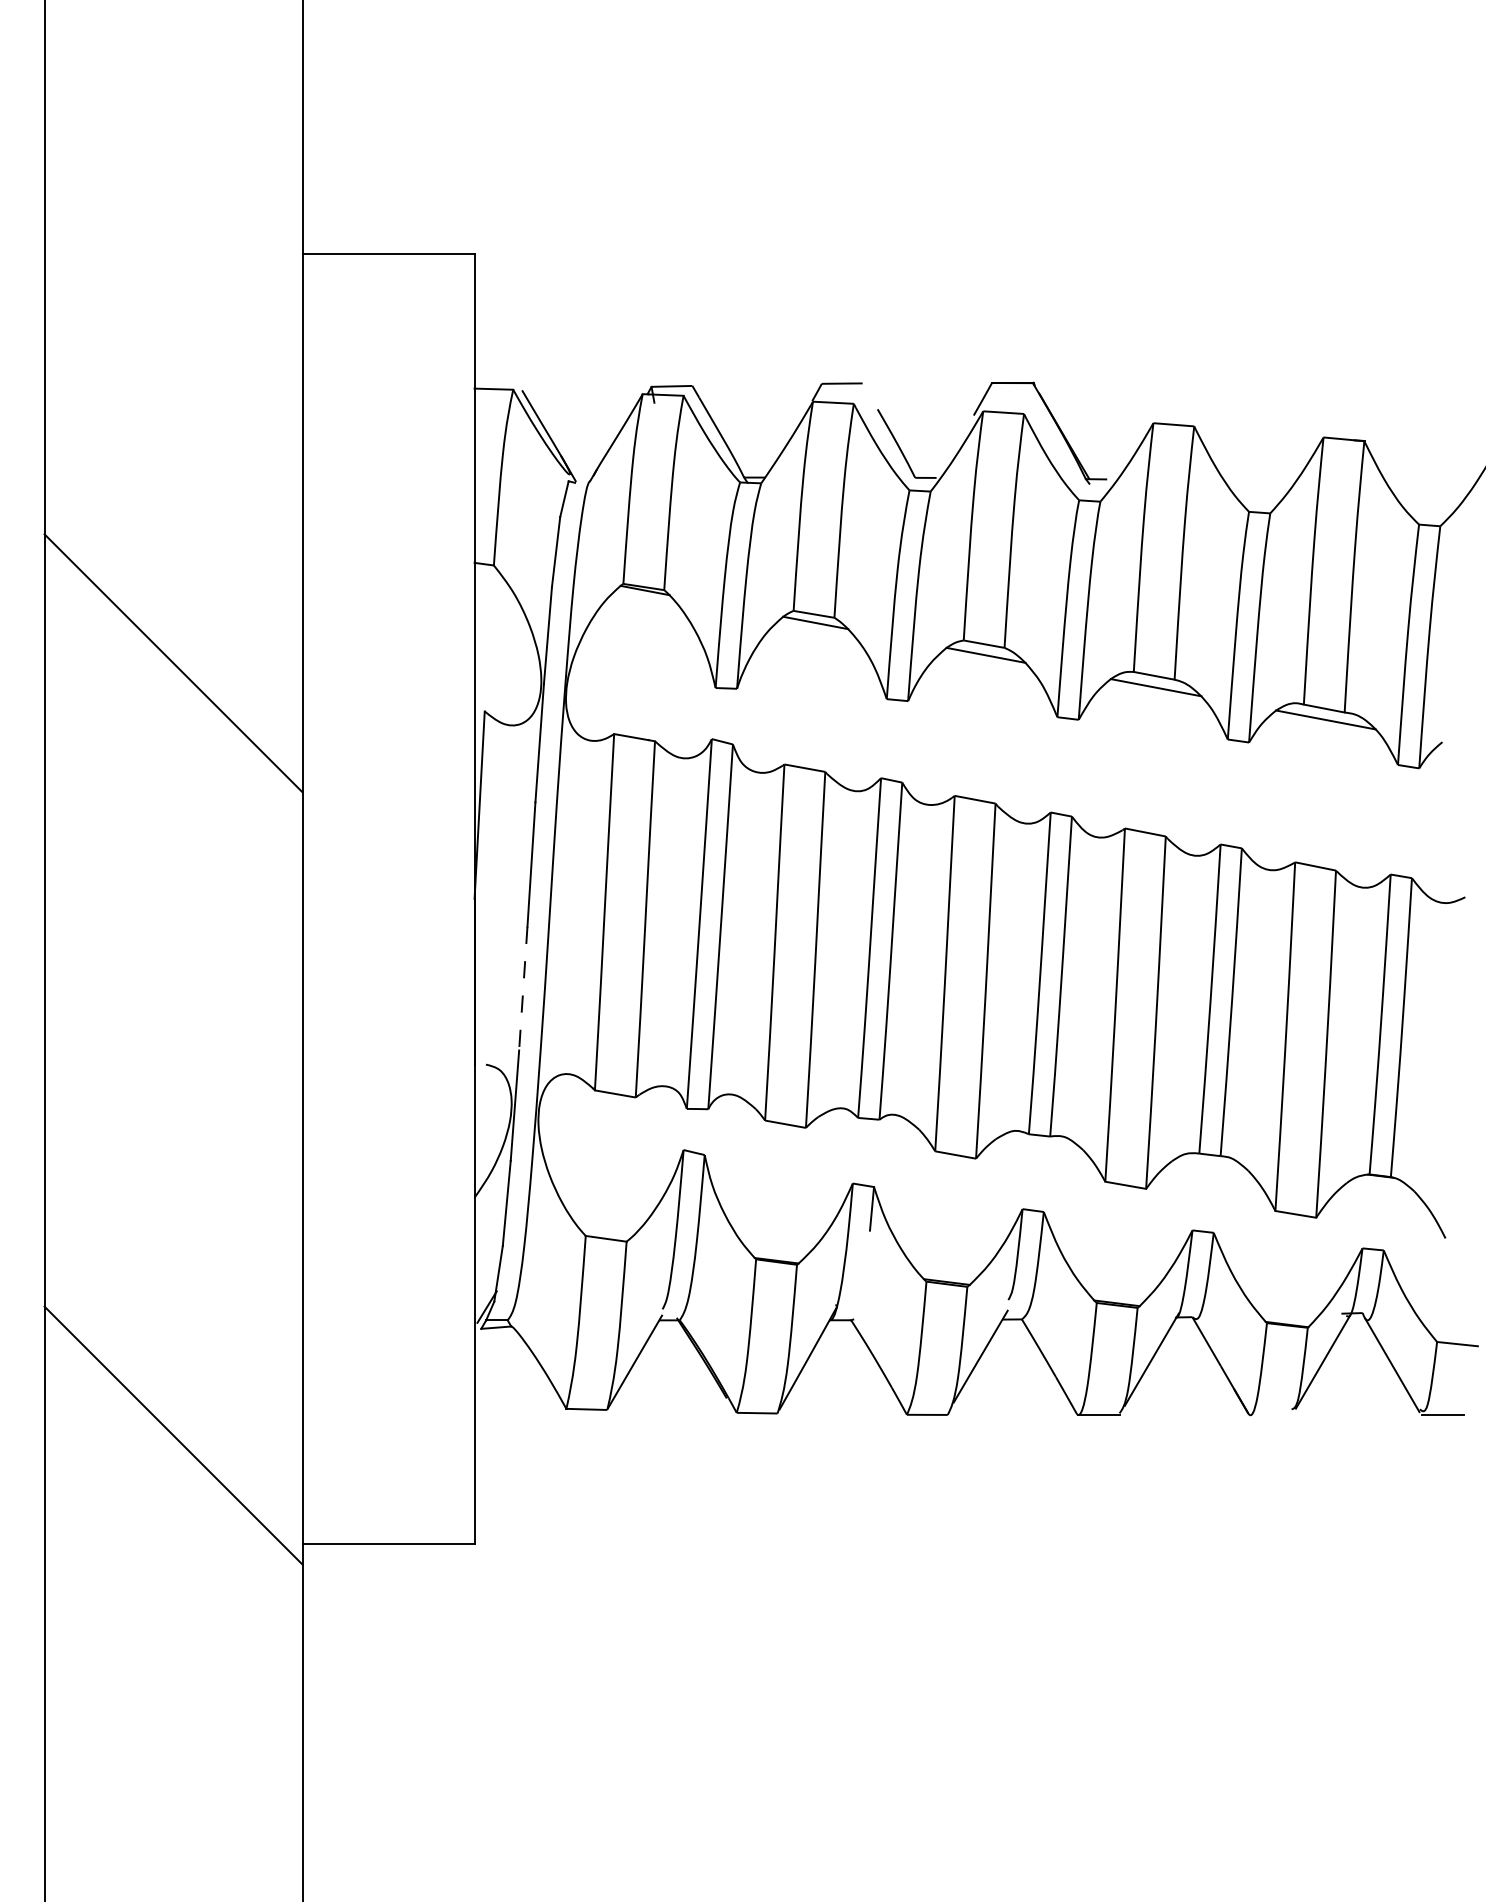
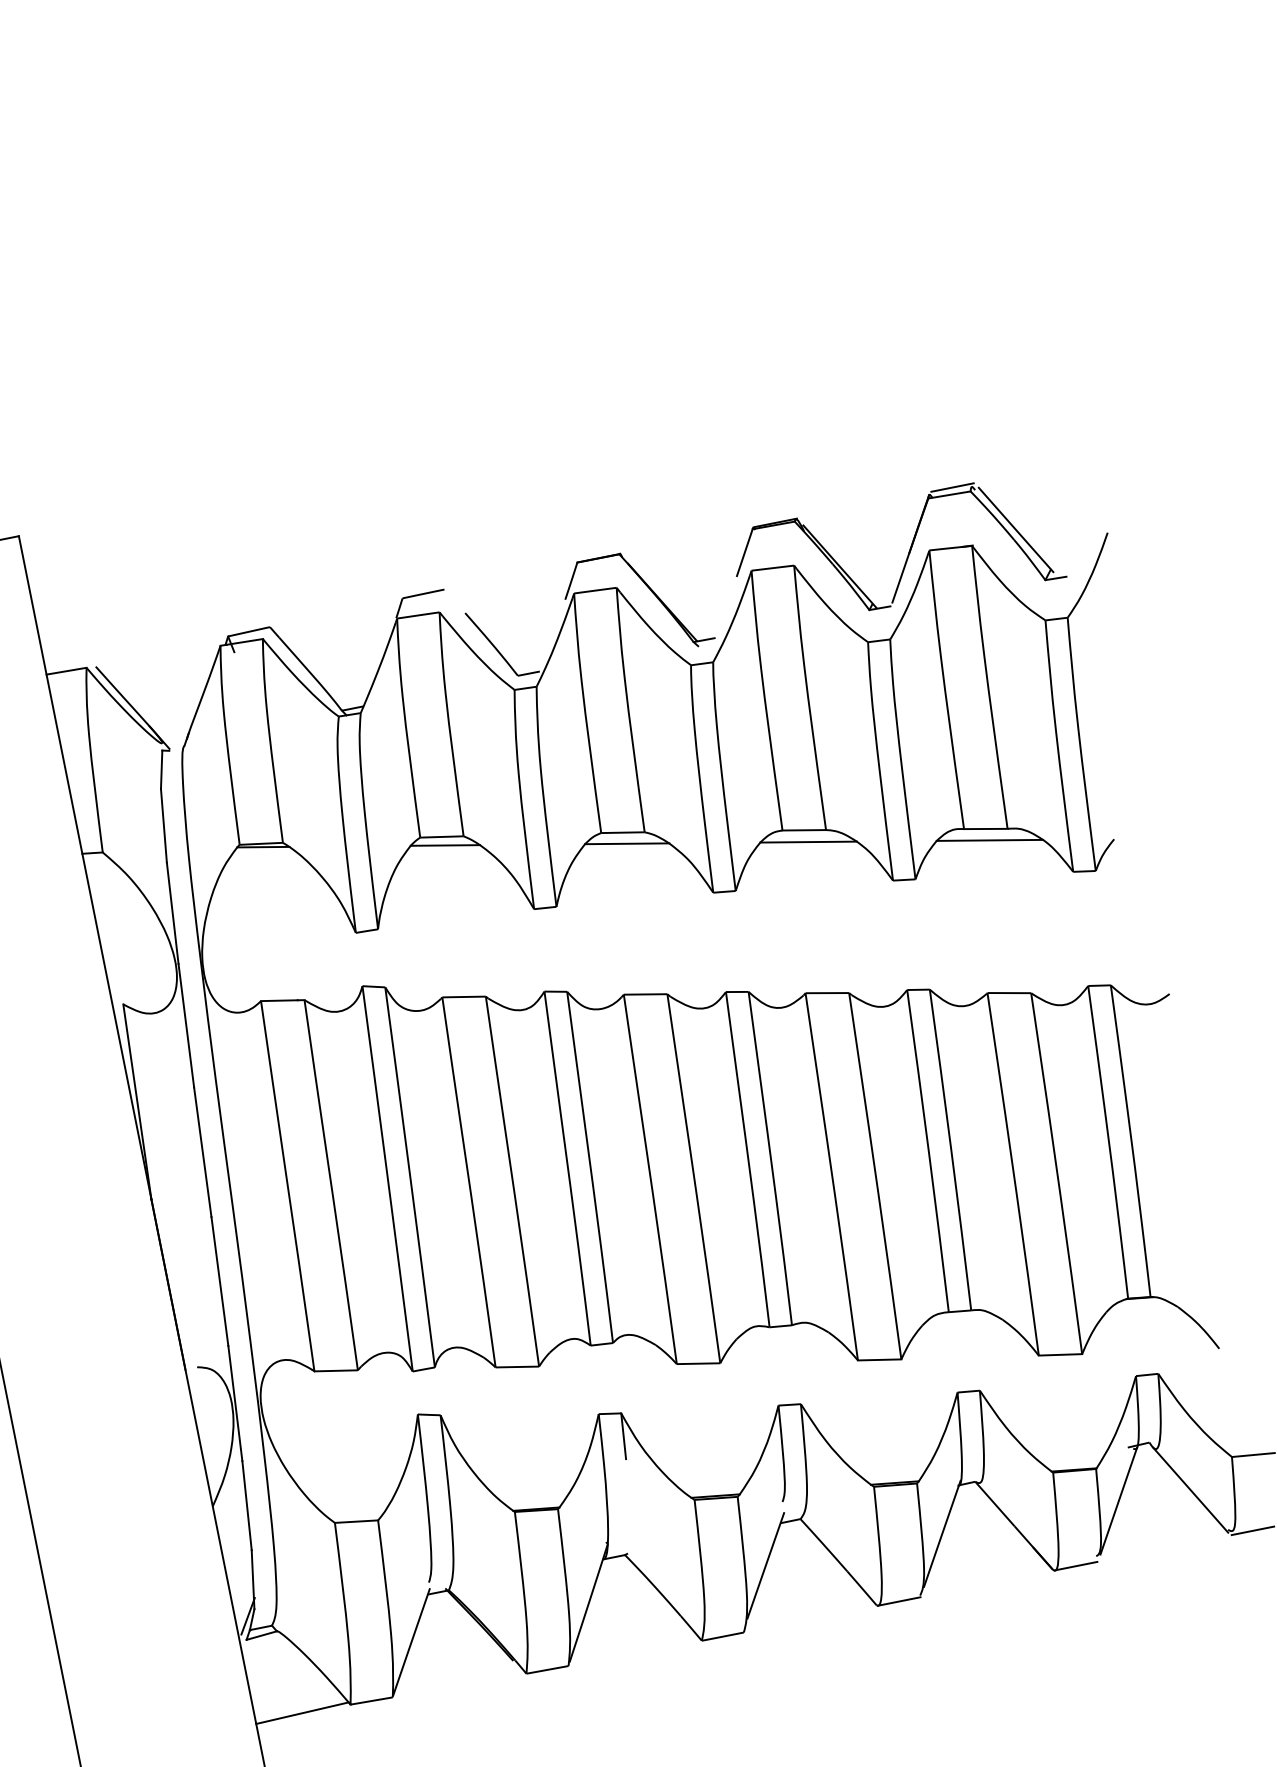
part: (1300, 440) -> (906, 558), added
line: (523, 988) -> (220, 1281), dashed -> solid
line: (519, 1407) -> (302, 1712), added
line: (1270, 1414) -> (1075, 1565), added

